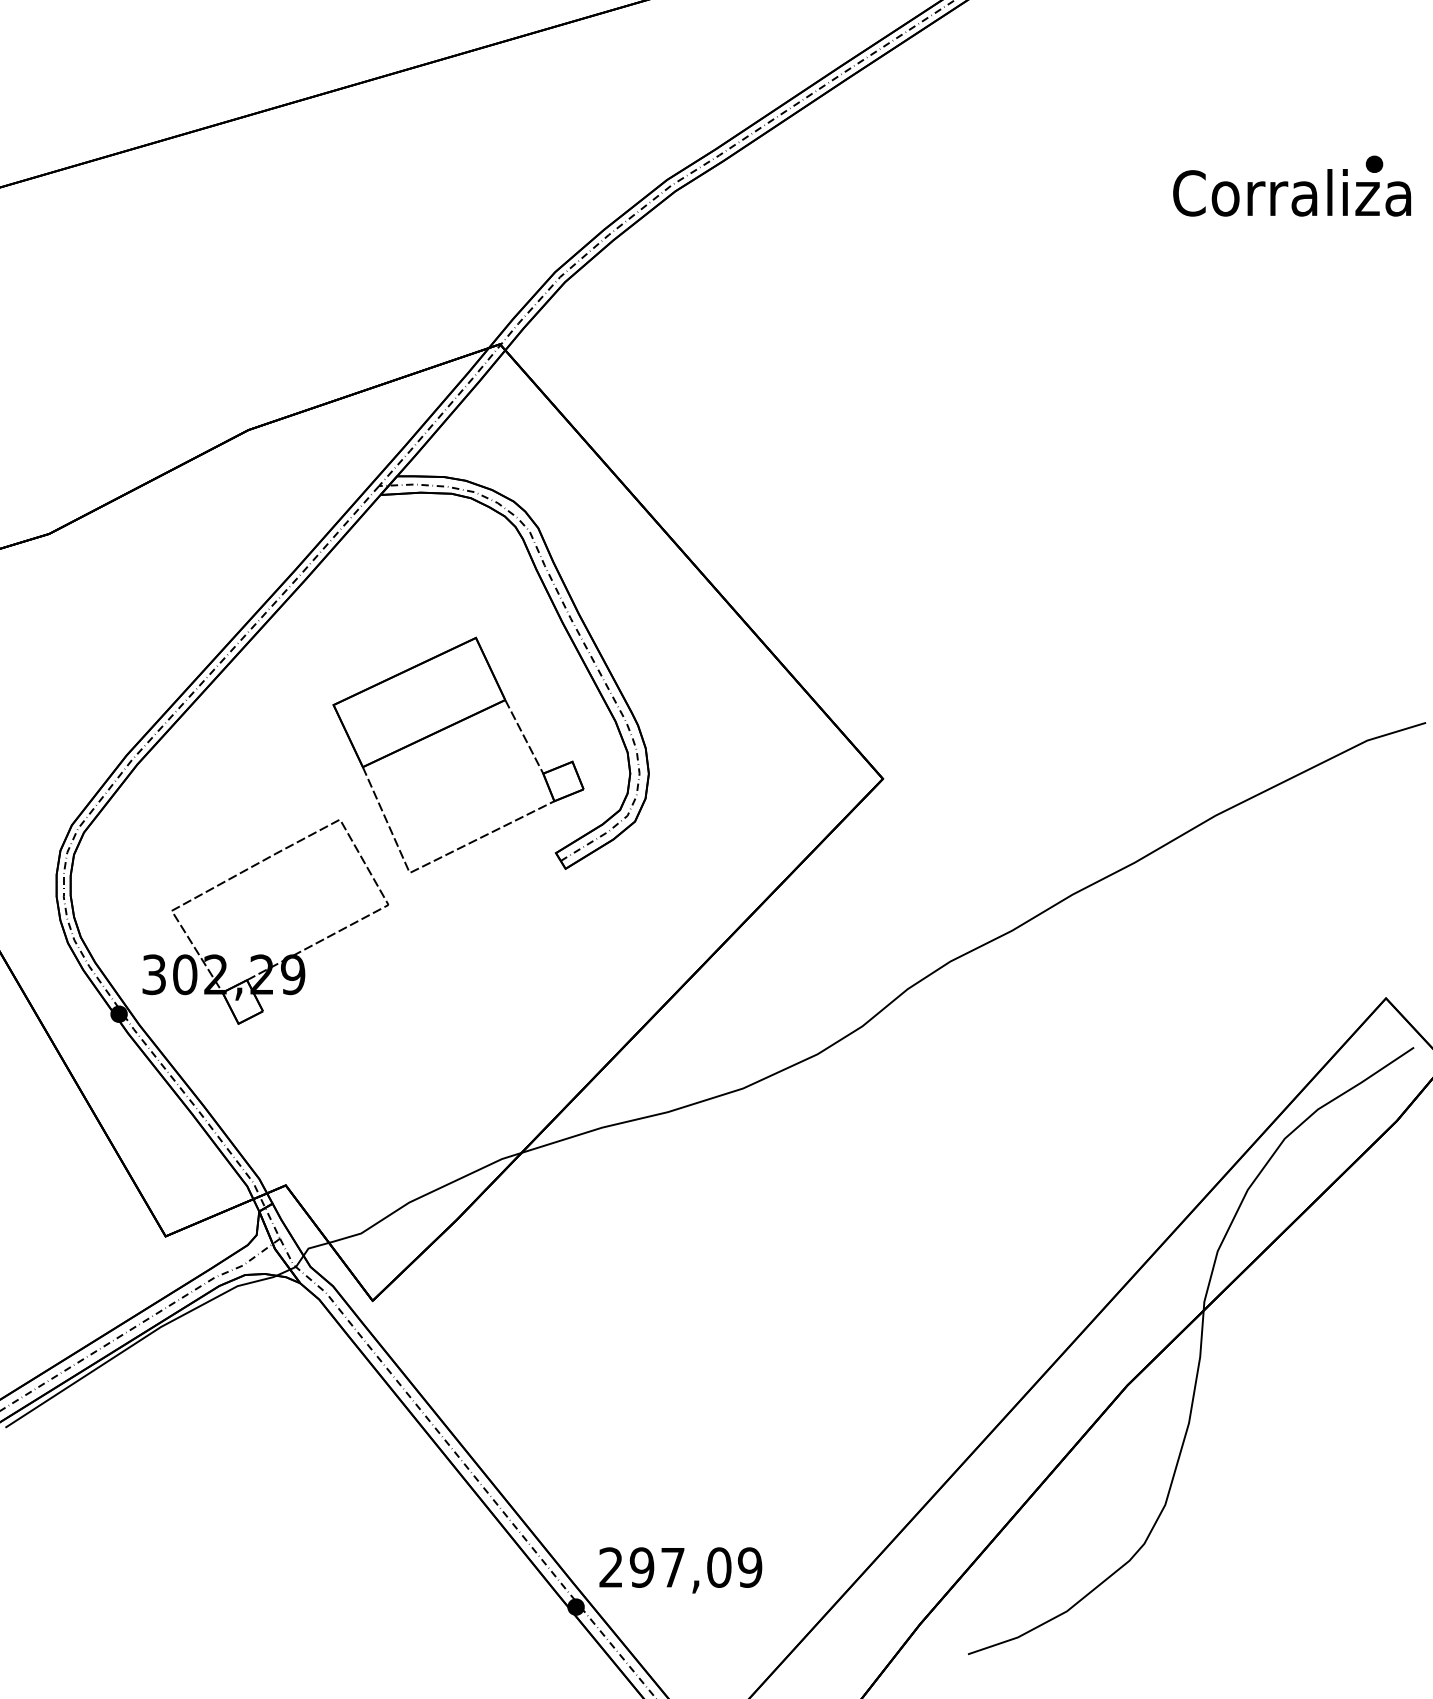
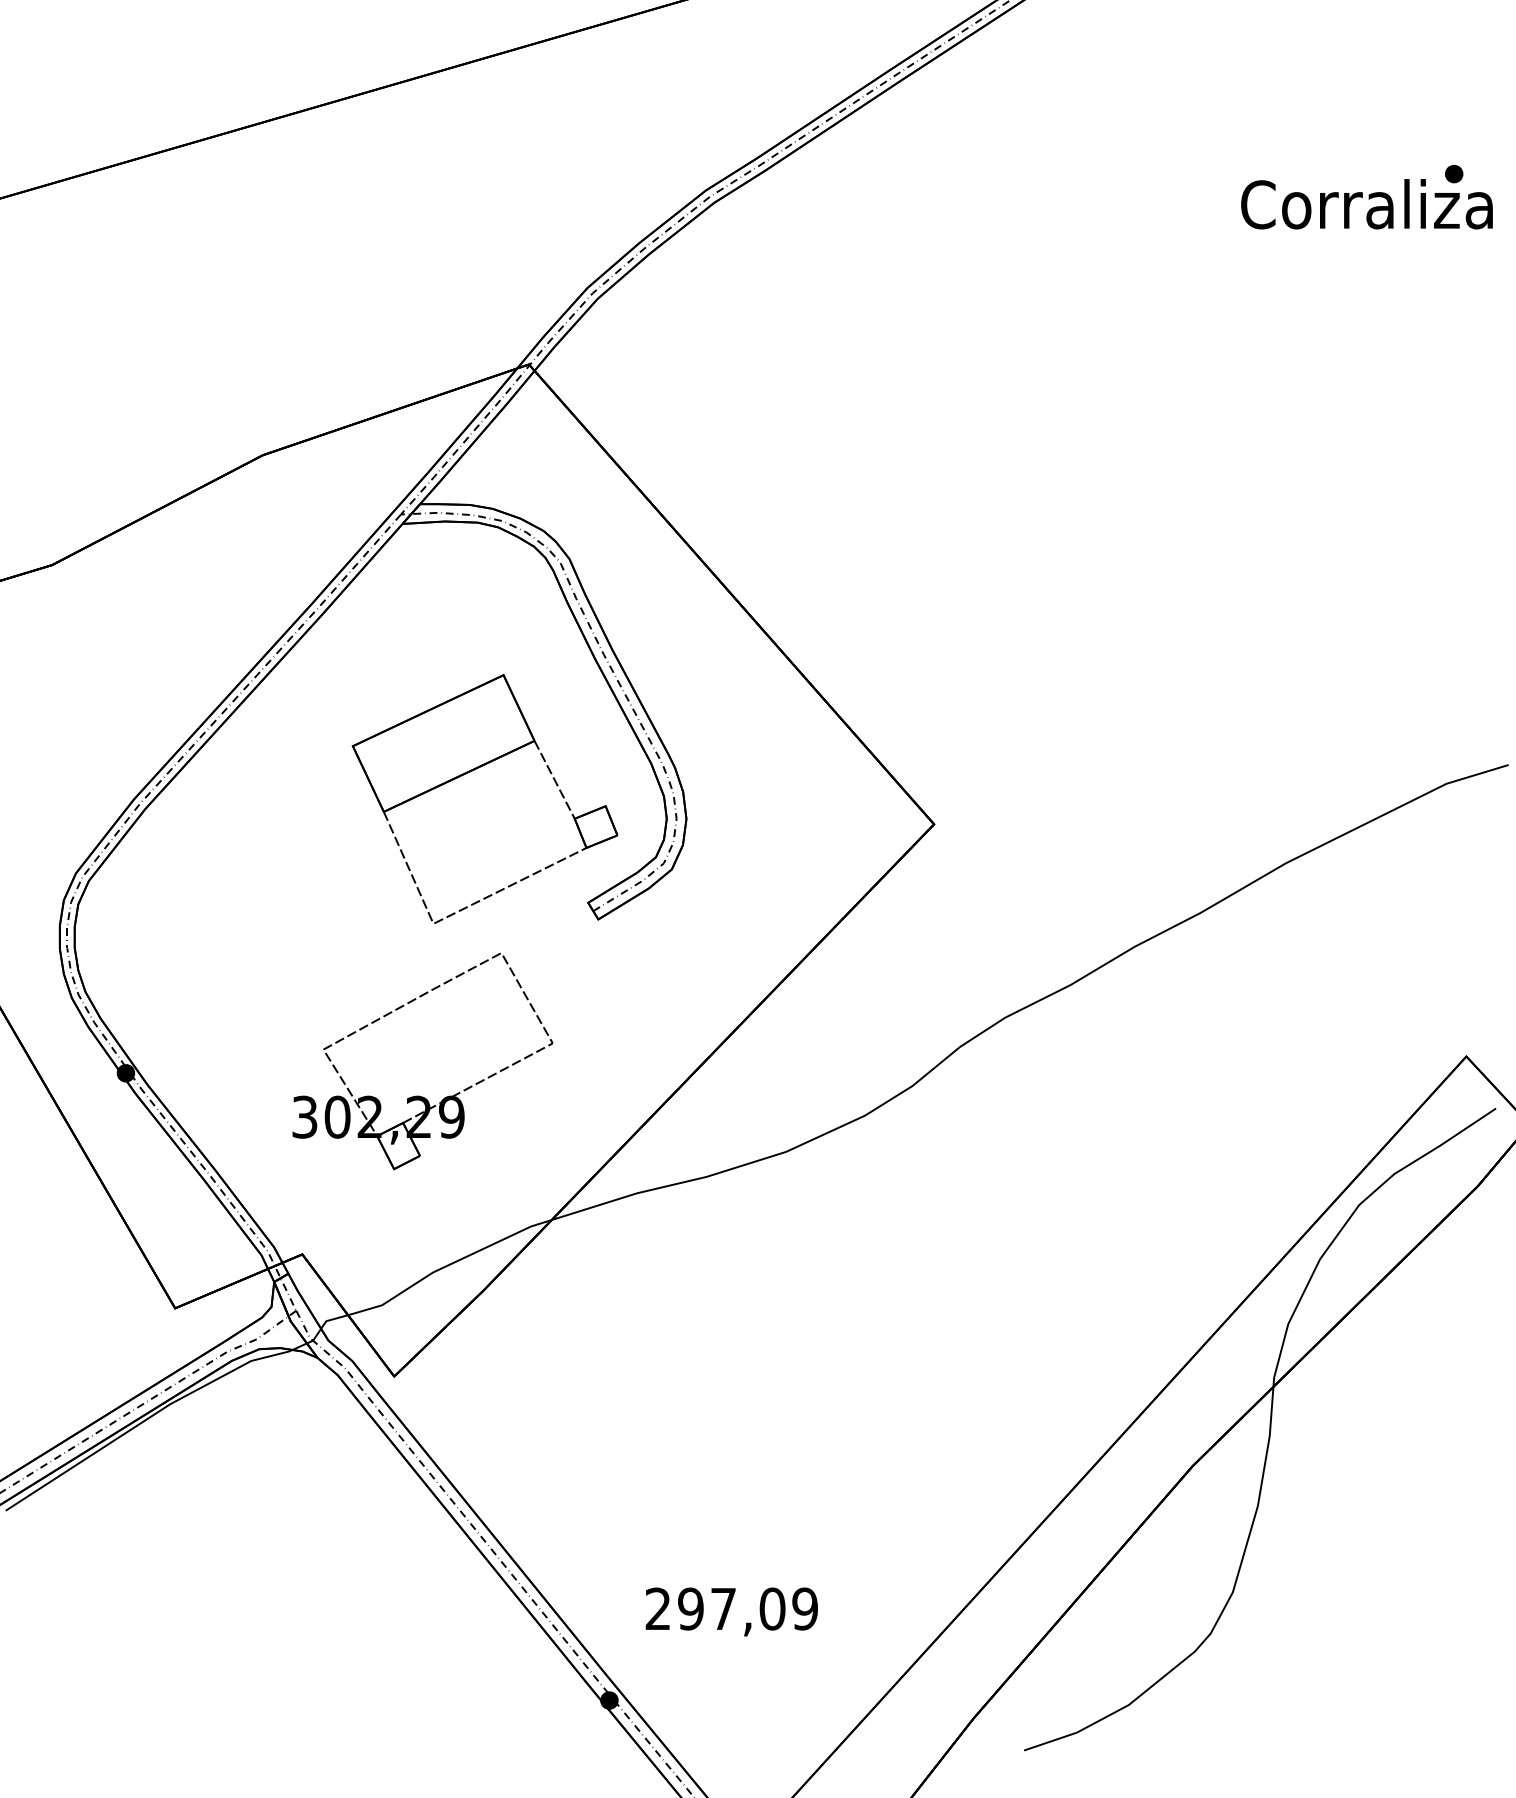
part: (263, 954) -> (420, 1095), moved
text: (680, 1570) -> (731, 1612), moved

